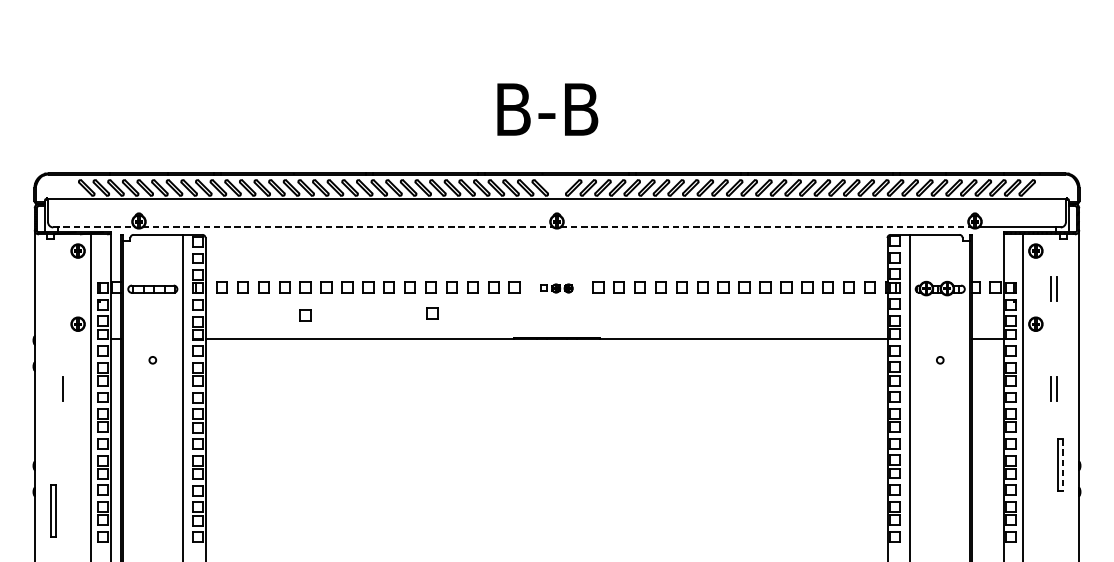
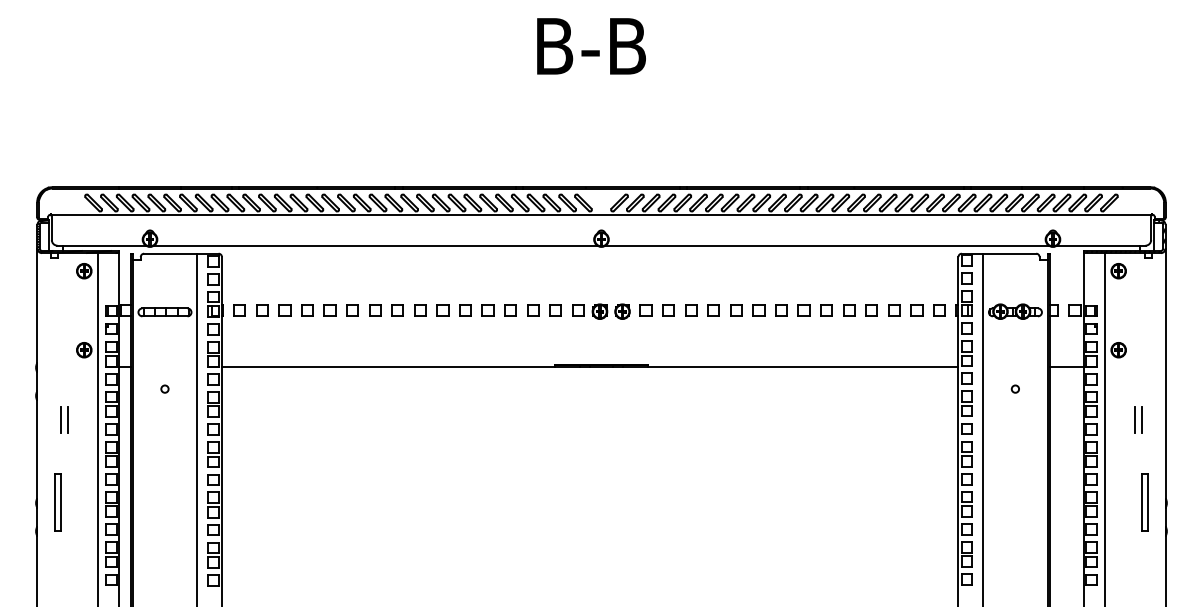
text: (547, 109) -> (591, 46), moved
line: (94, 227) -> (102, 245), dashed -> solid
line: (347, 227) -> (375, 245), dashed -> solid
line: (766, 227) -> (827, 245), dashed -> solid
part: (557, 288) -> (601, 311), size x1.67
part: (1054, 288) -> (1138, 311), removed
part: (432, 313) -> (466, 338), removed
part: (305, 315) -> (329, 340), removed
line: (57, 389) -> (61, 420), added
line: (1063, 466) -> (1148, 503), dashed -> solid
part: (53, 510) -> (57, 502), moved

